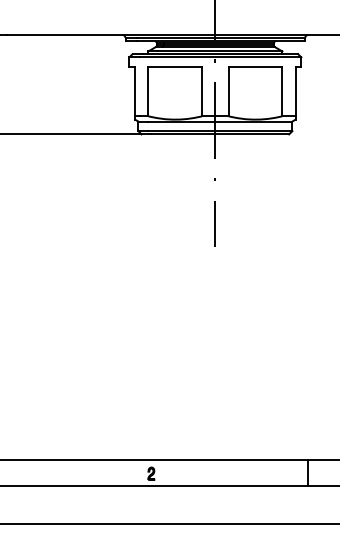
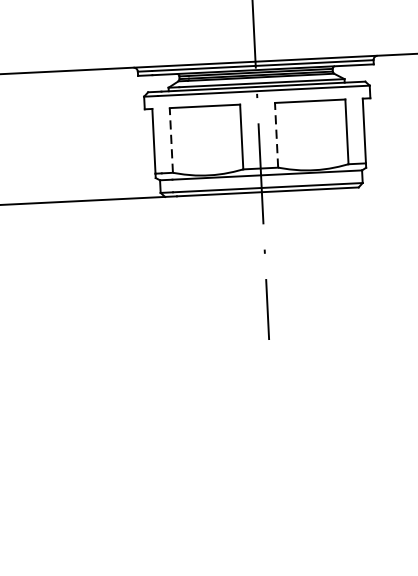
line: (148, 91) -> (171, 140), solid -> dashed
line: (228, 91) -> (276, 135), solid -> dashed

